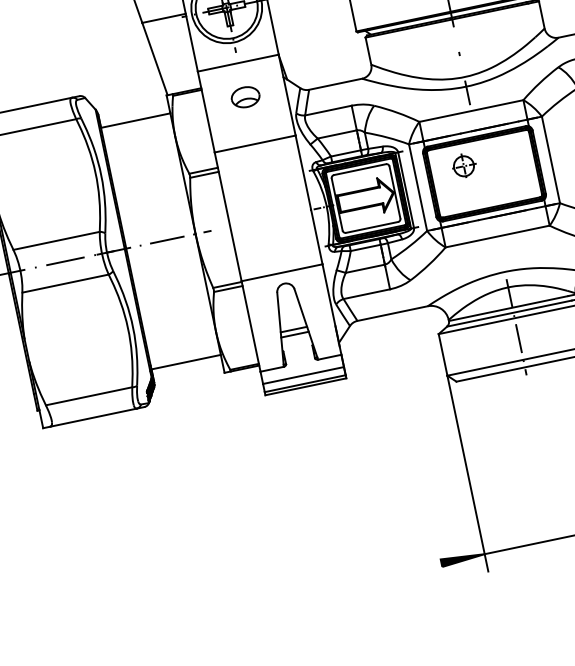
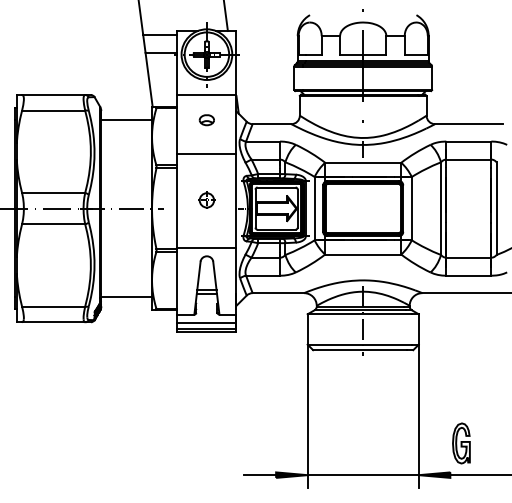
part: (244, 98) -> (206, 120), size x0.71
part: (463, 165) -> (206, 199), moved
line: (420, 568) -> (260, 475), added

